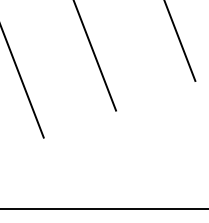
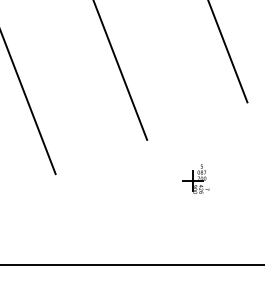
part: (154, 141) -> (195, 178), added

